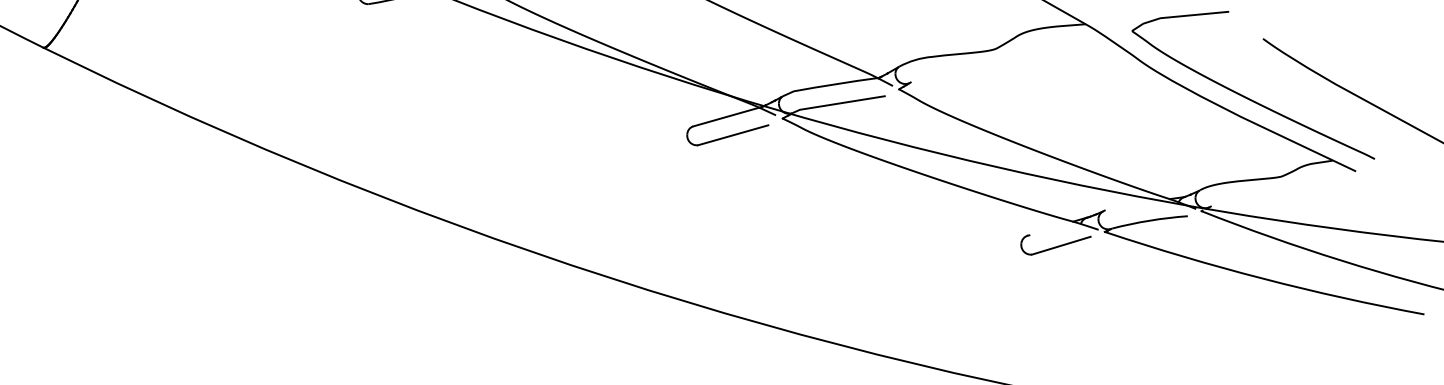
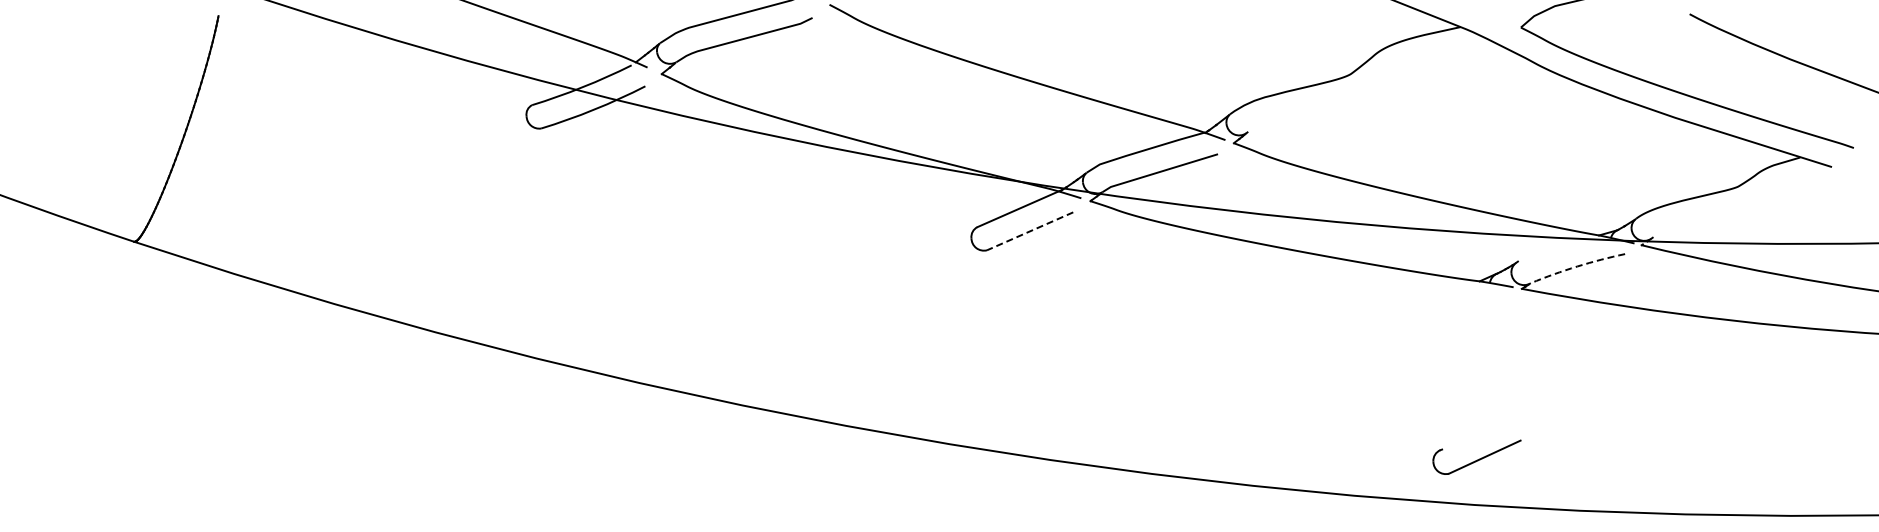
line: (732, 135) -> (1029, 231), solid -> dashed
arc: (1149, 220) -> (1577, 266), solid -> dashed
part: (1055, 244) -> (1476, 456), moved

